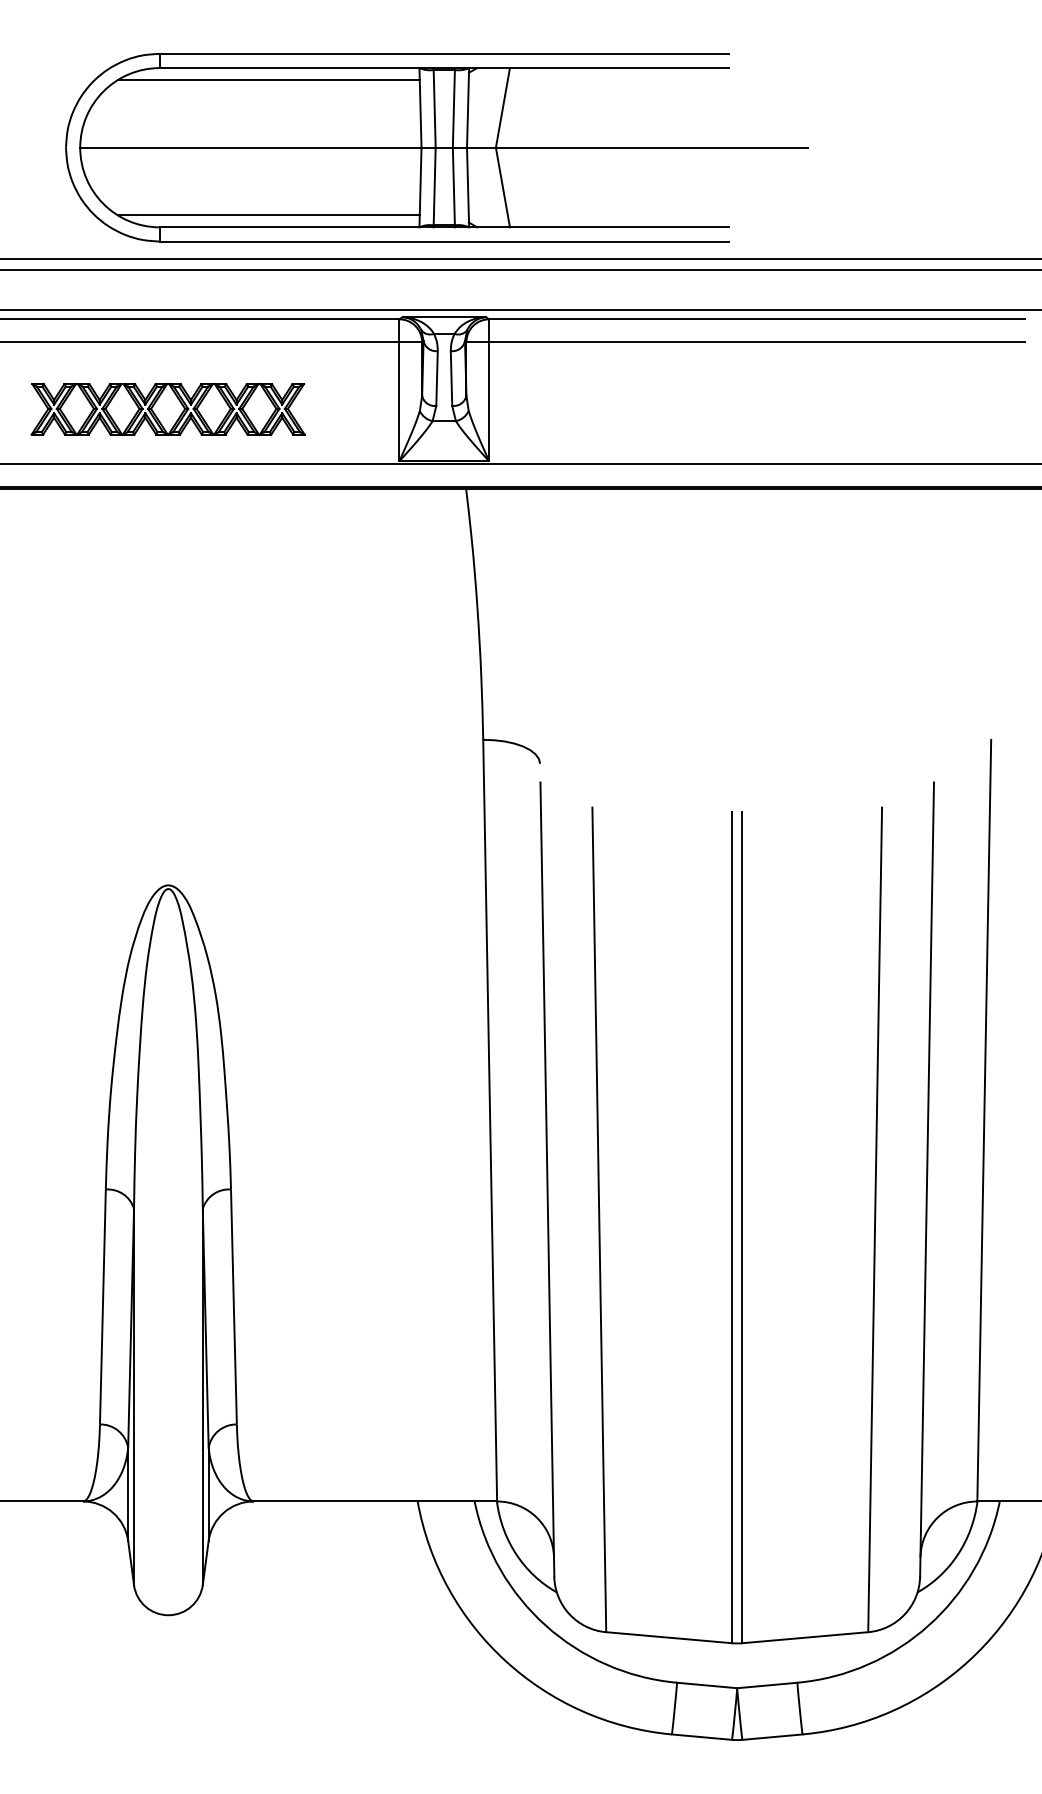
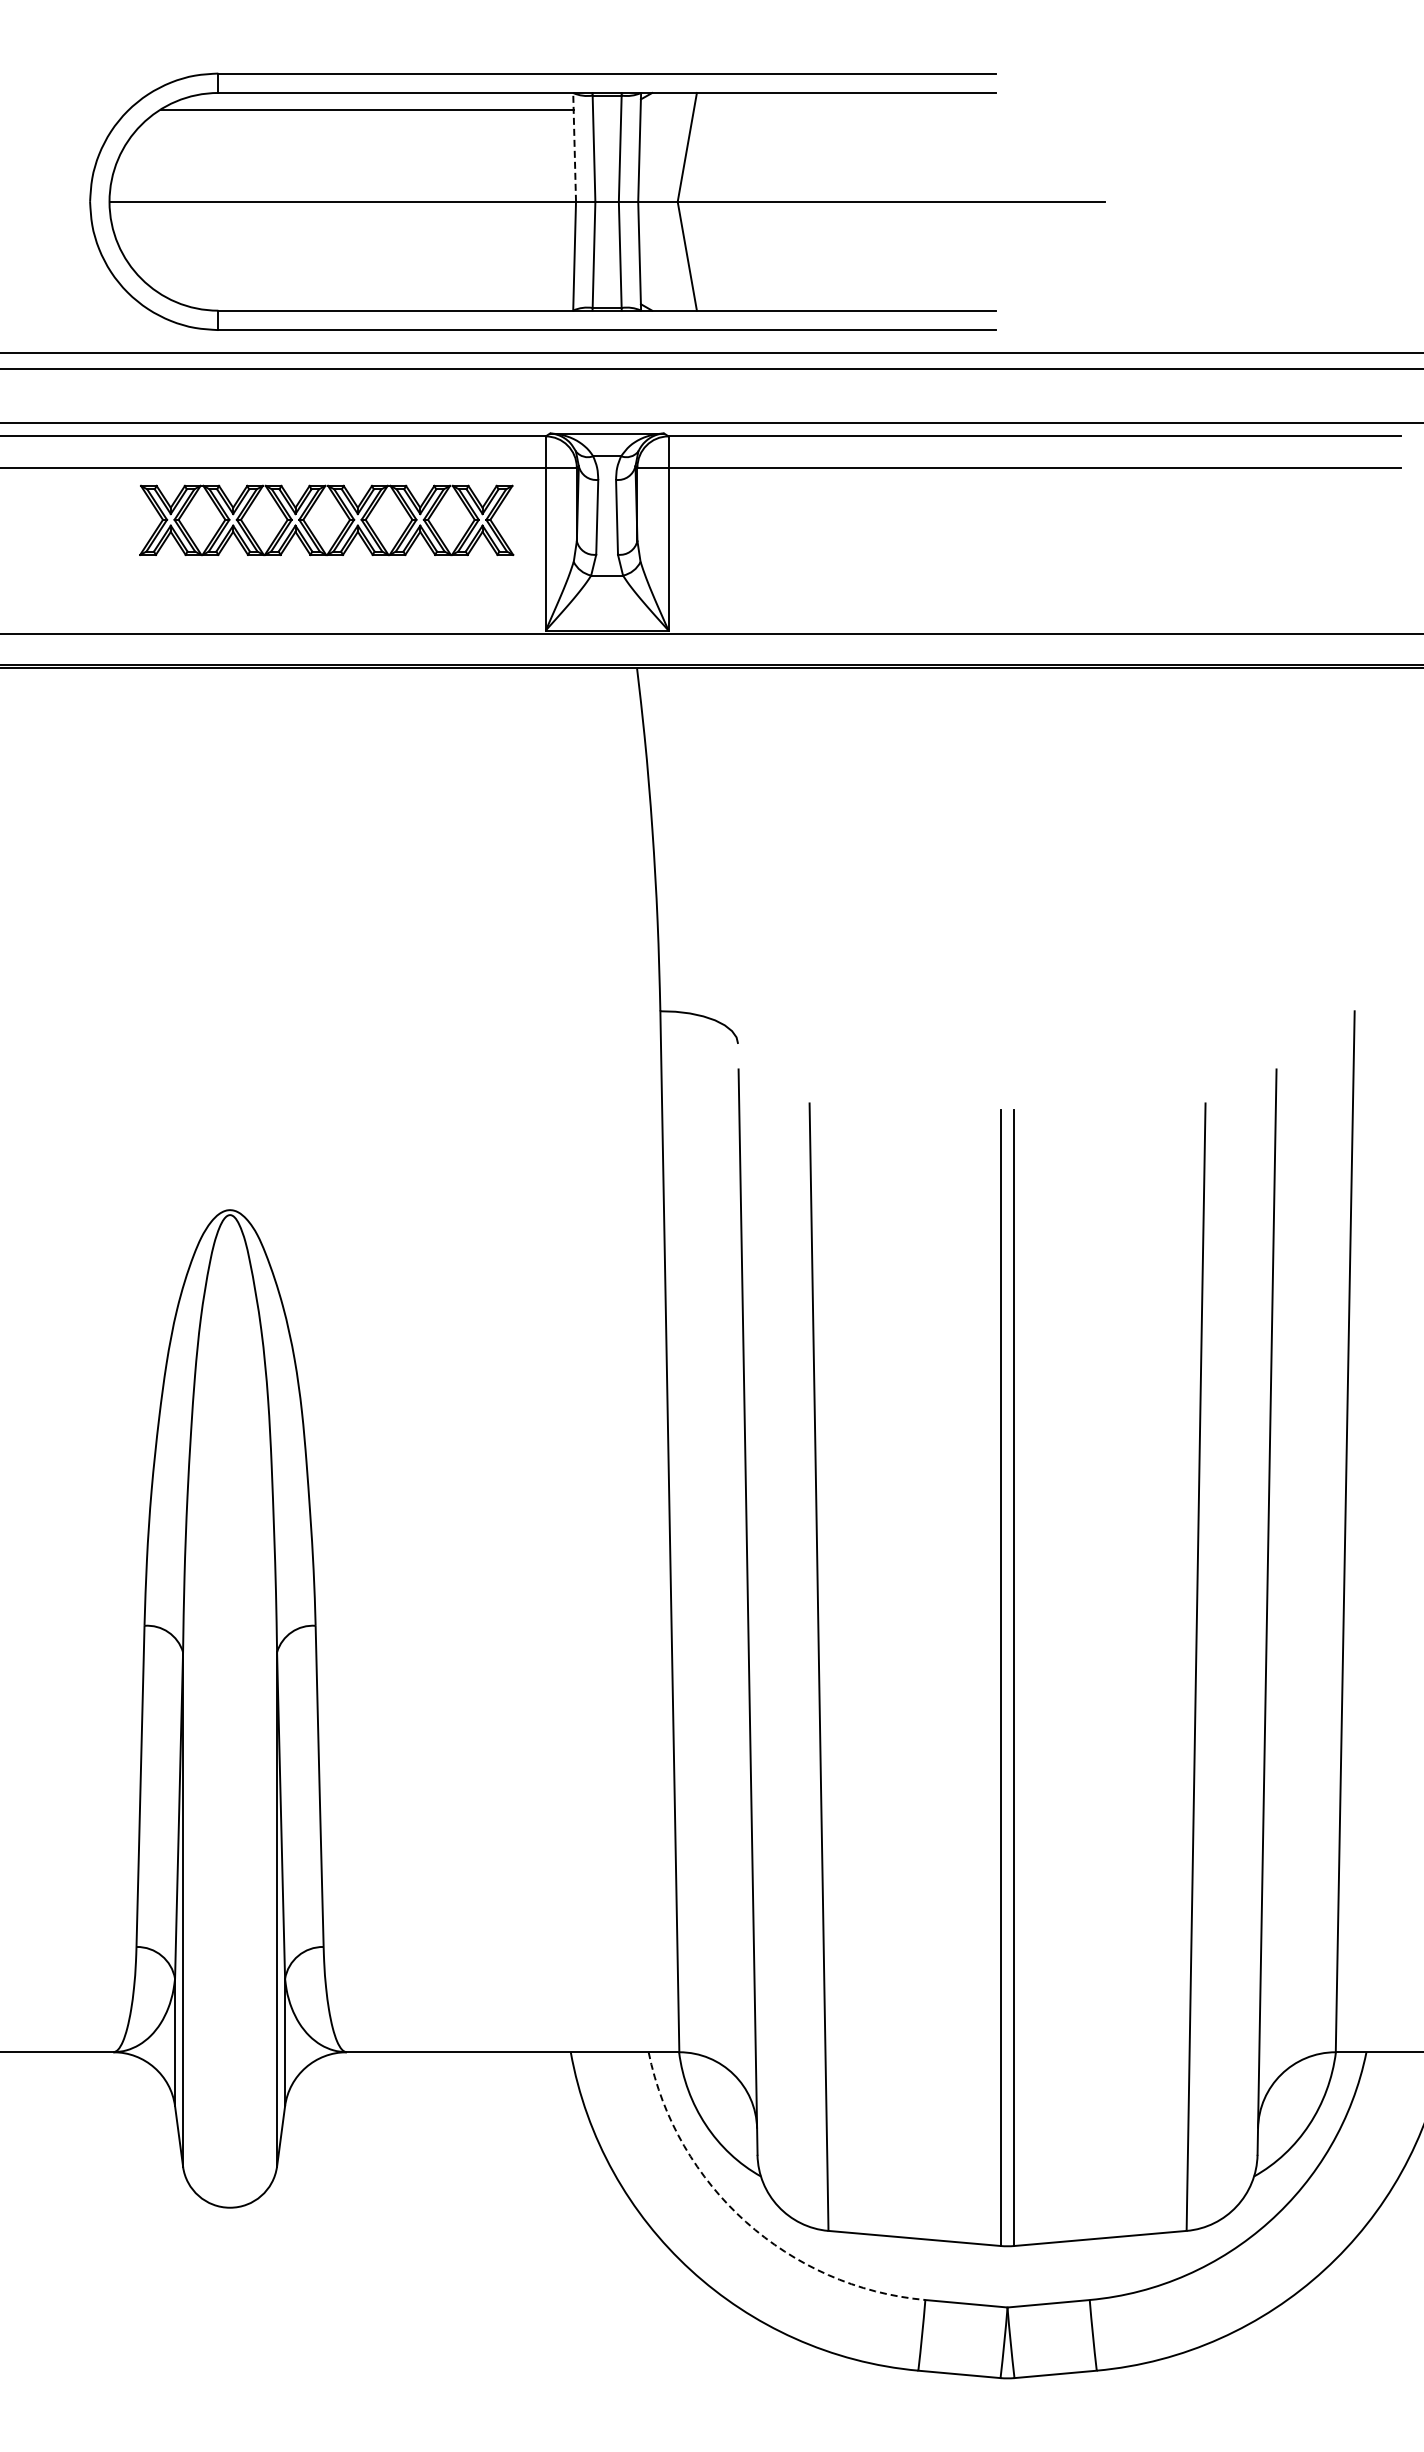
line: (420, 107) -> (574, 146), solid -> dashed
line: (268, 215) -> (366, 294), removed
part: (168, 409) -> (326, 520), moved
arc: (545, 1625) -> (745, 2221), solid -> dashed

